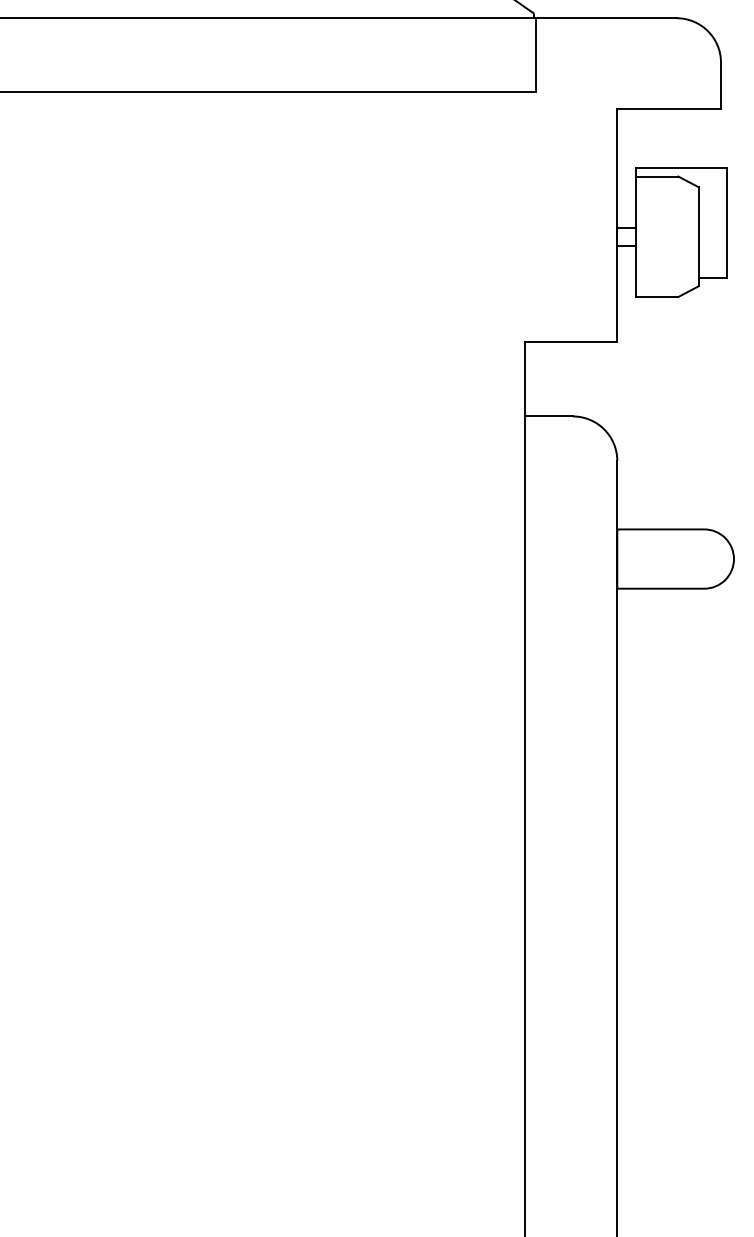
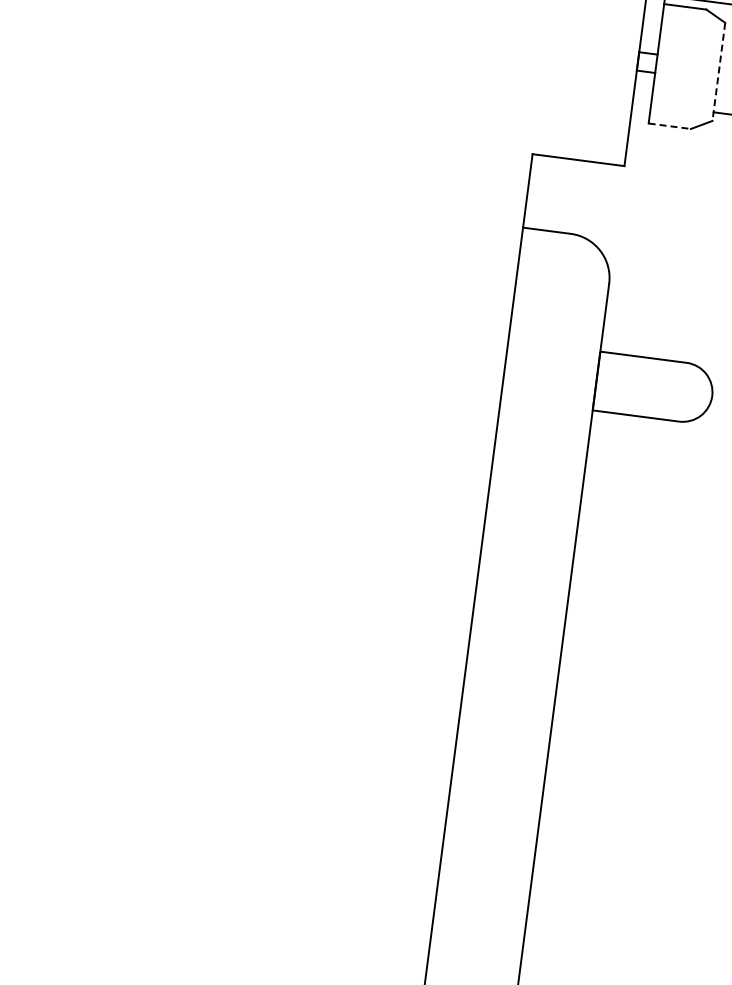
line: (698, 237) -> (718, 72), solid -> dashed
line: (657, 296) -> (670, 125), solid -> dashed

